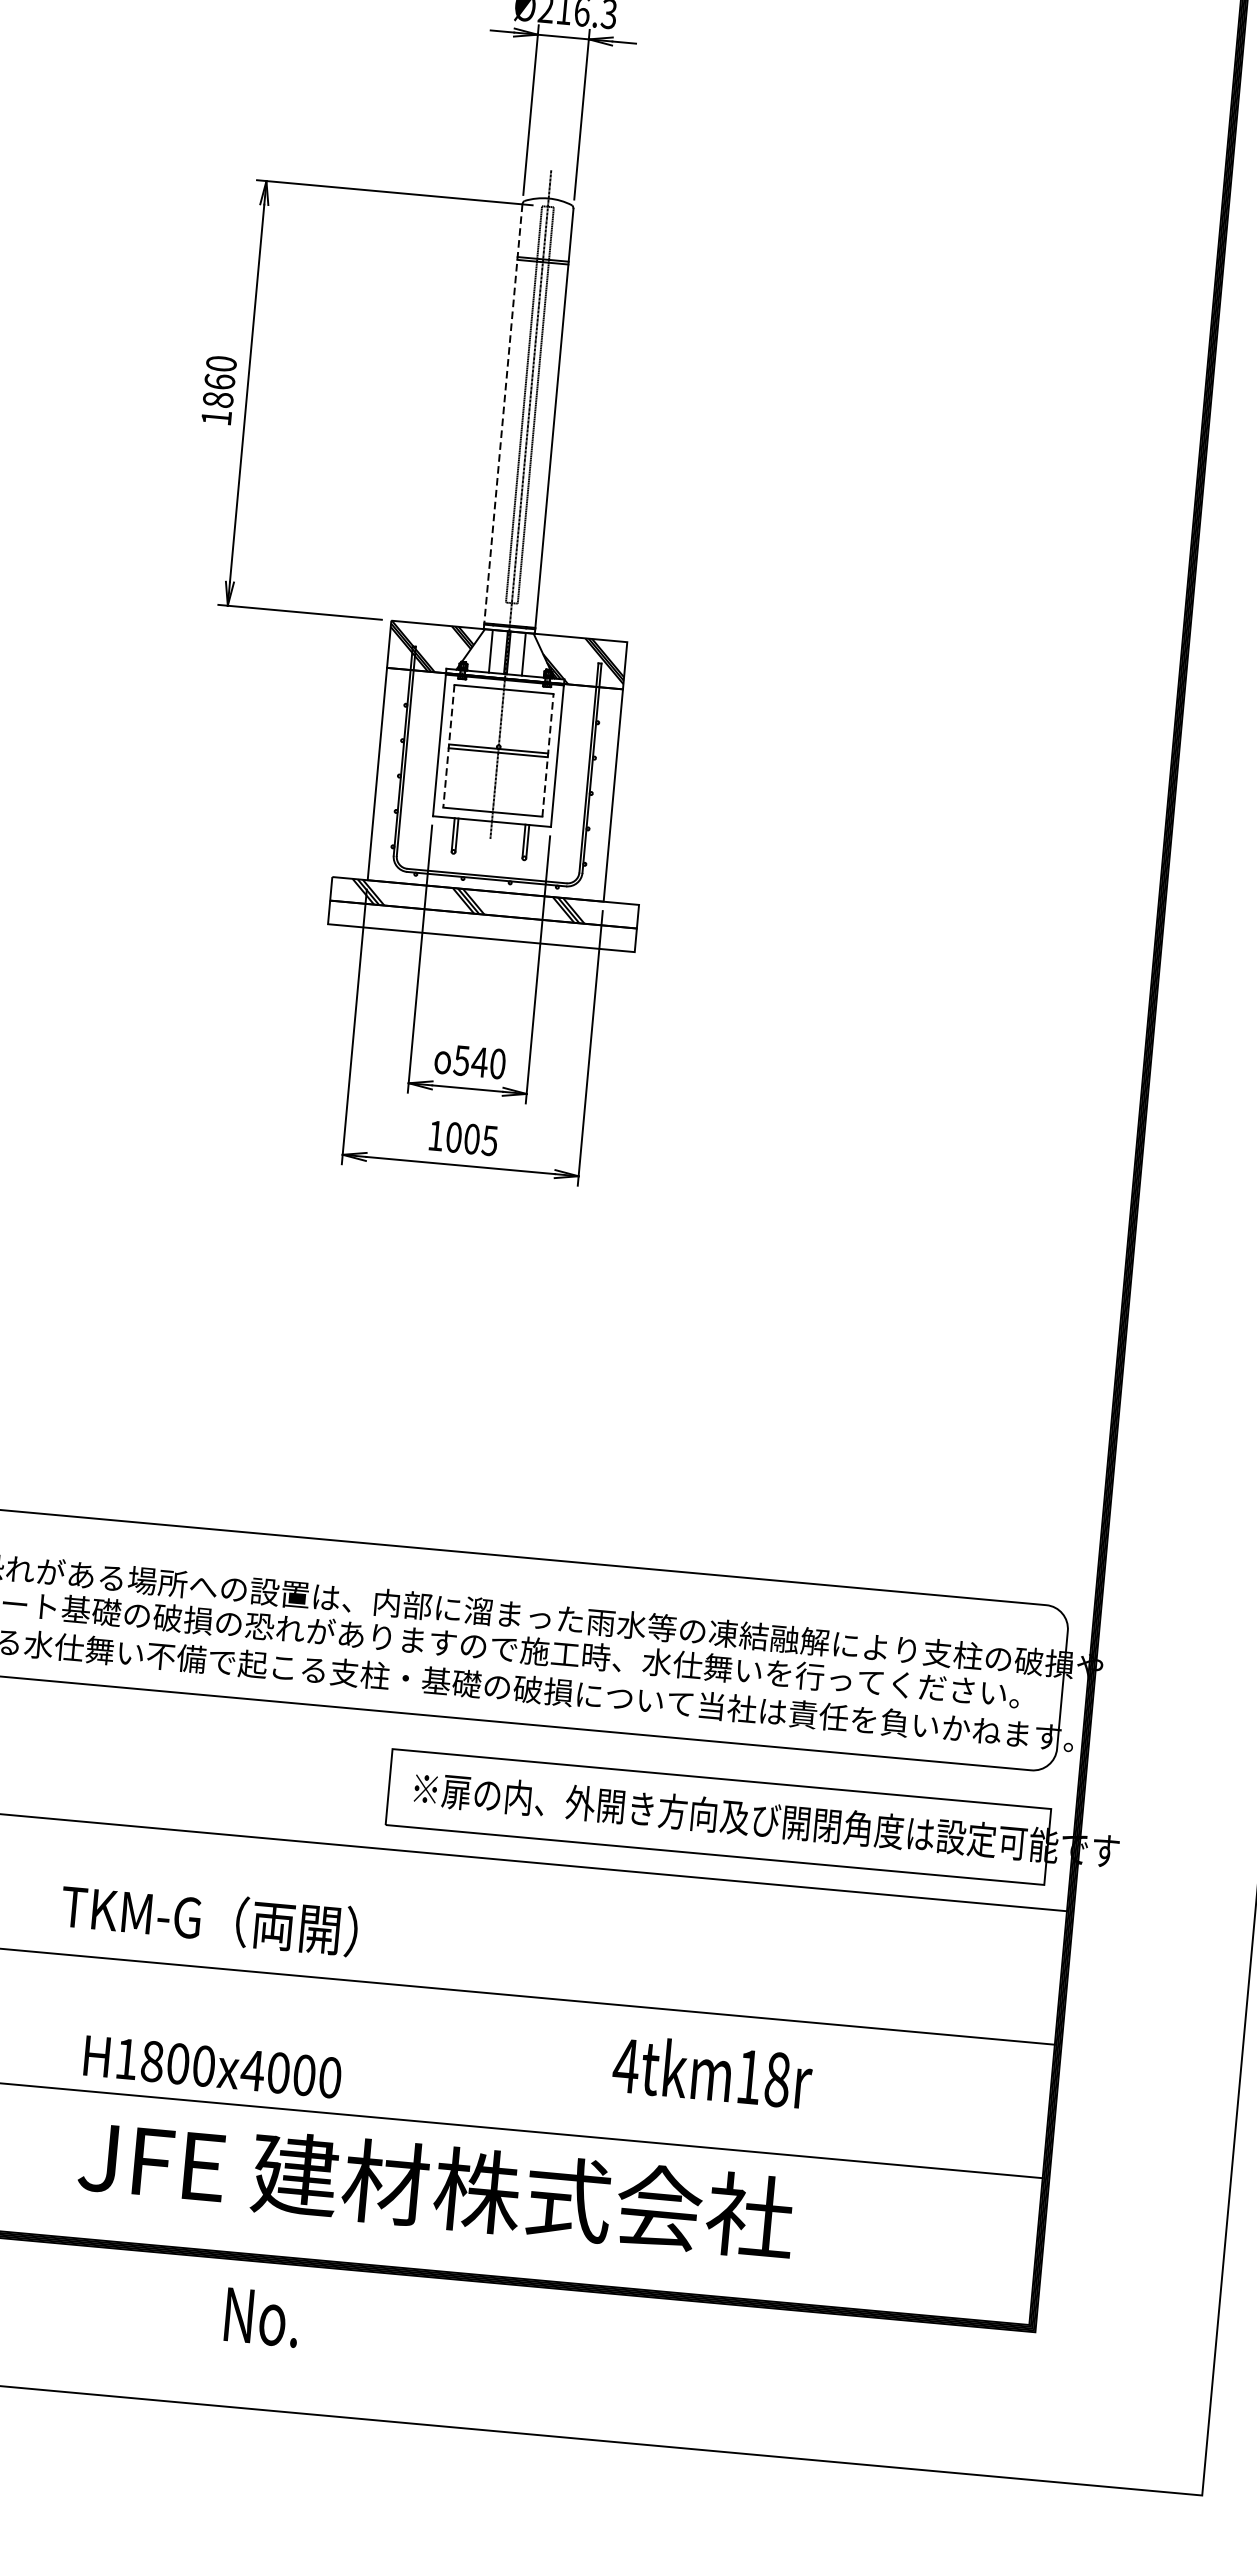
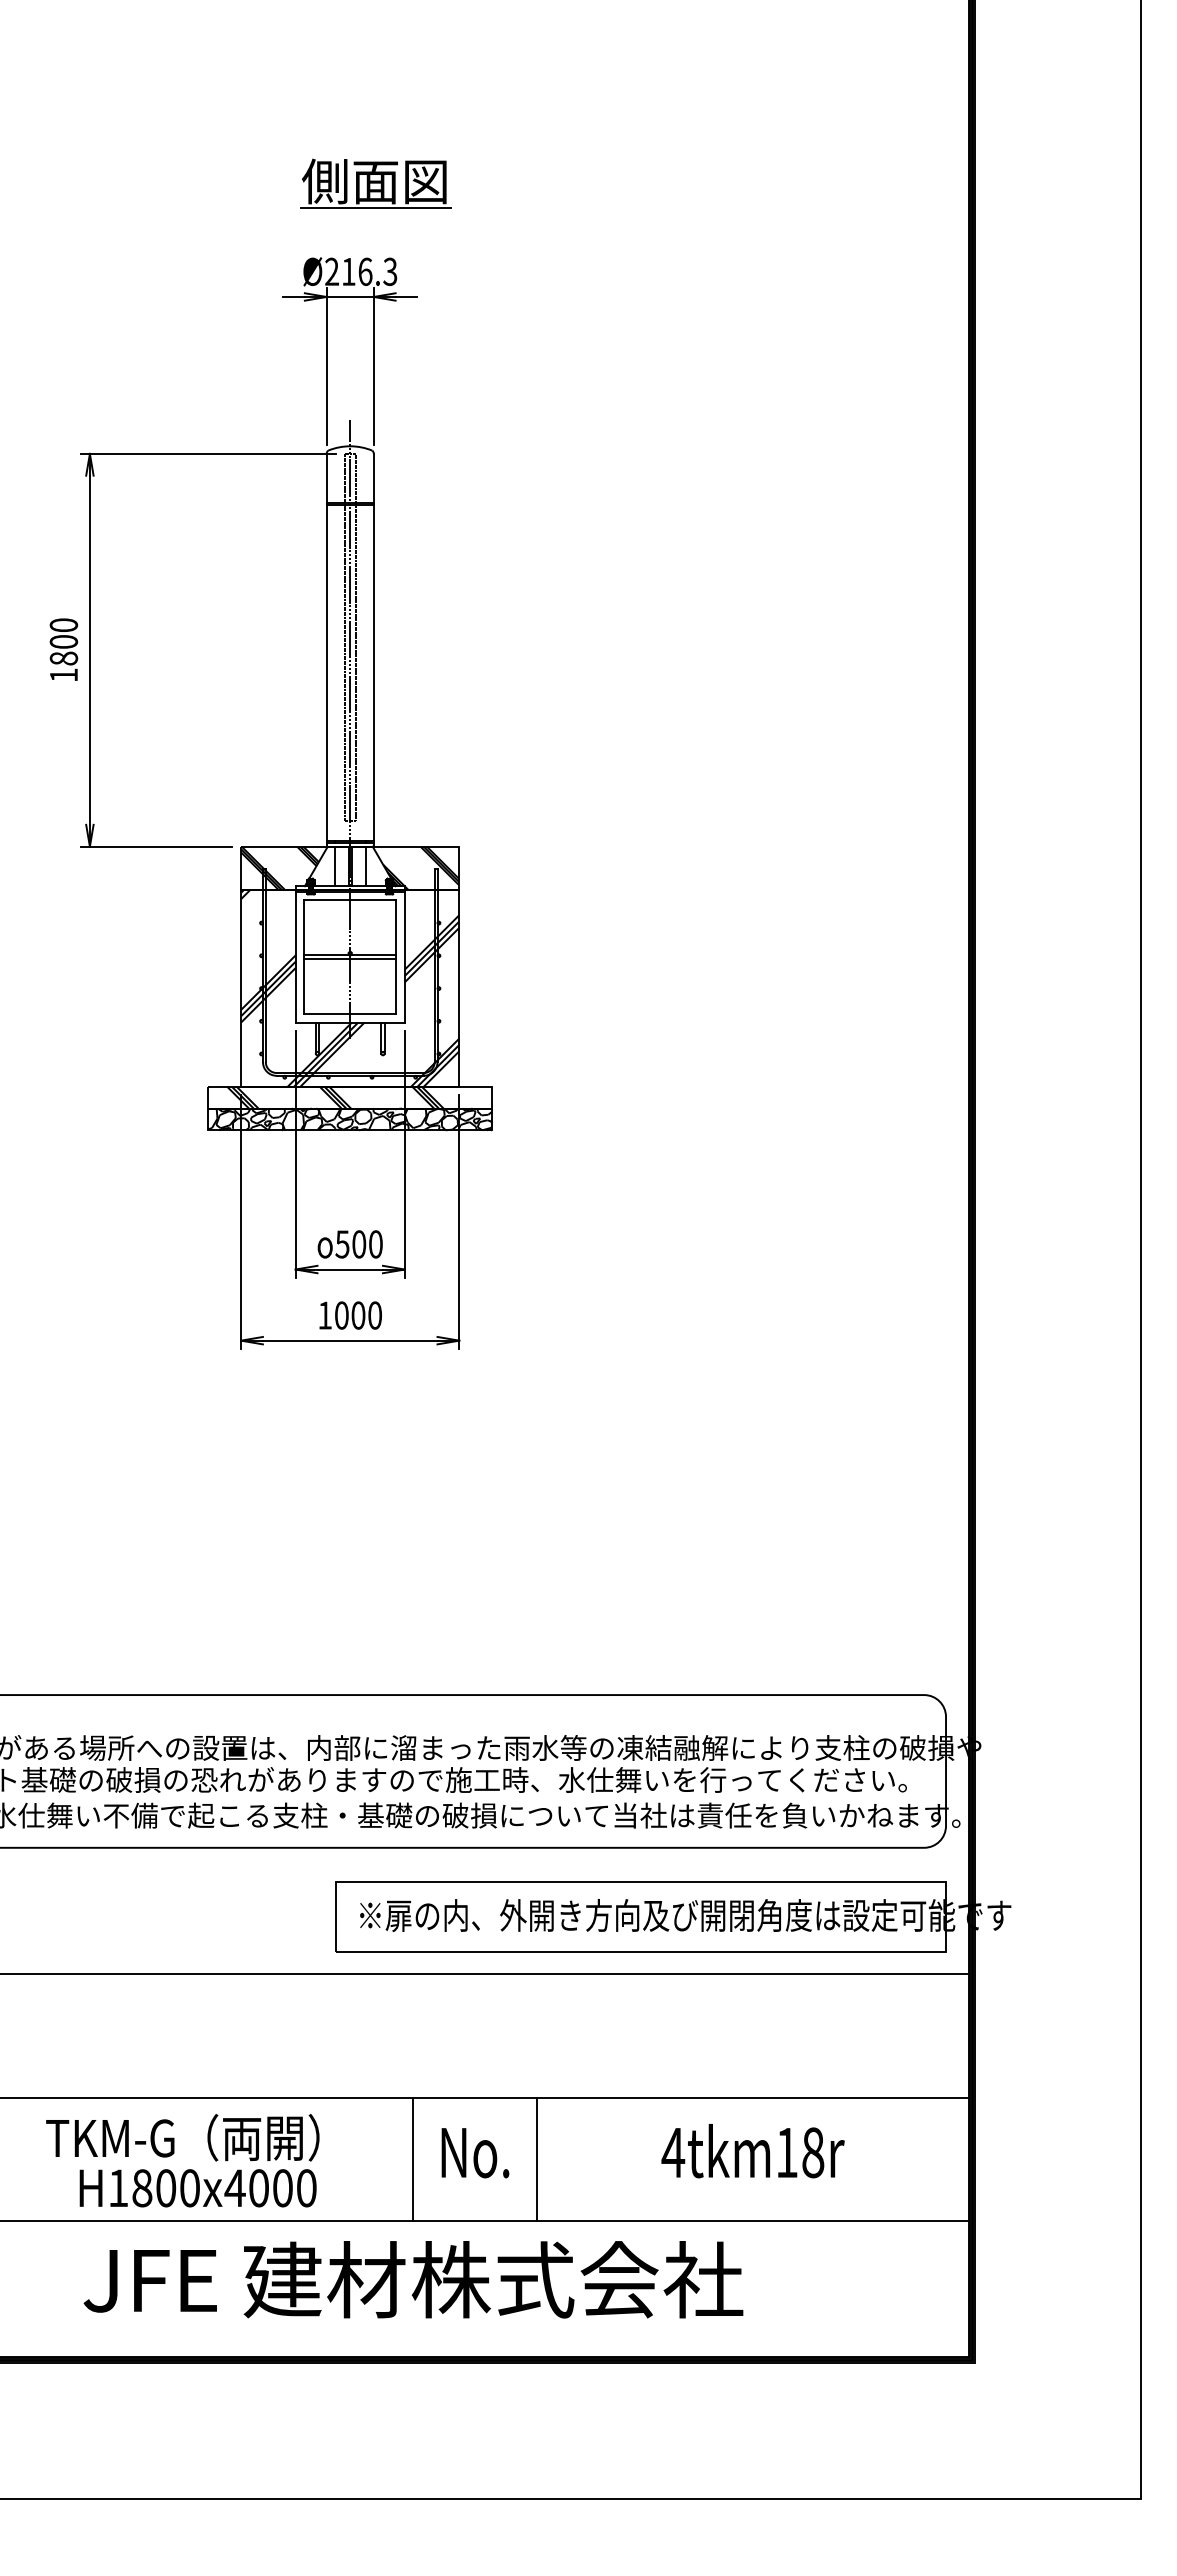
text: (219, 381) -> (63, 641), 1860 -> 1800
line: (503, 413) -> (326, 647), dashed -> solid
line: (448, 746) -> (304, 957), dashed -> solid
line: (548, 755) -> (396, 957), dashed -> solid
hatch: (495, 784) -> (350, 988), added
hatch: (482, 926) -> (350, 1119), added
text: (479, 1062) -> (358, 1244), 540 -> 500
text: (489, 1140) -> (374, 1315), 1005 -> 1000
text: (209, 1918) -> (182, 2137), moved
line: (448, 2056) -> (413, 2158), added
line: (581, 2068) -> (536, 2158), added
text: (712, 2072) -> (752, 2151), moved
text: (262, 2318) -> (475, 2153), moved

